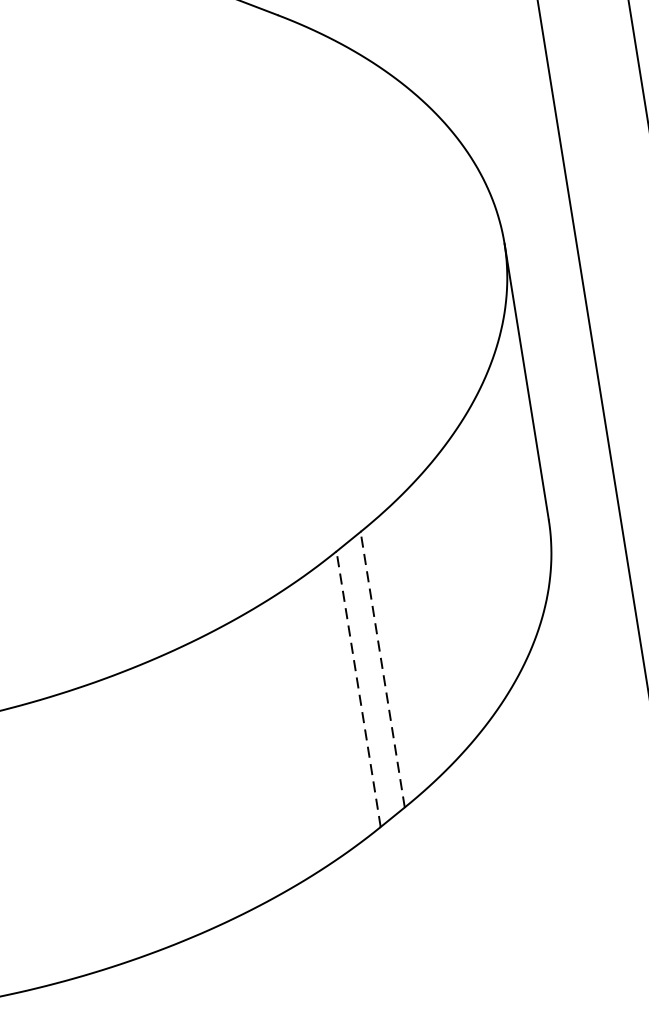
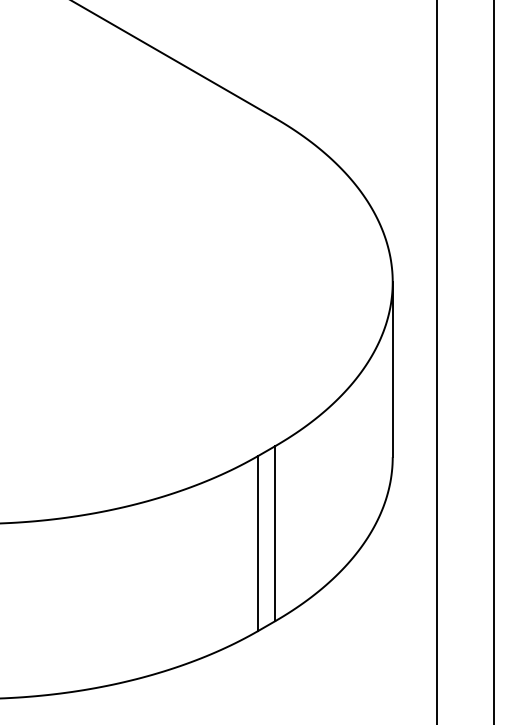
line: (383, 669) -> (275, 533), dashed -> solid
line: (359, 689) -> (258, 543), dashed -> solid

